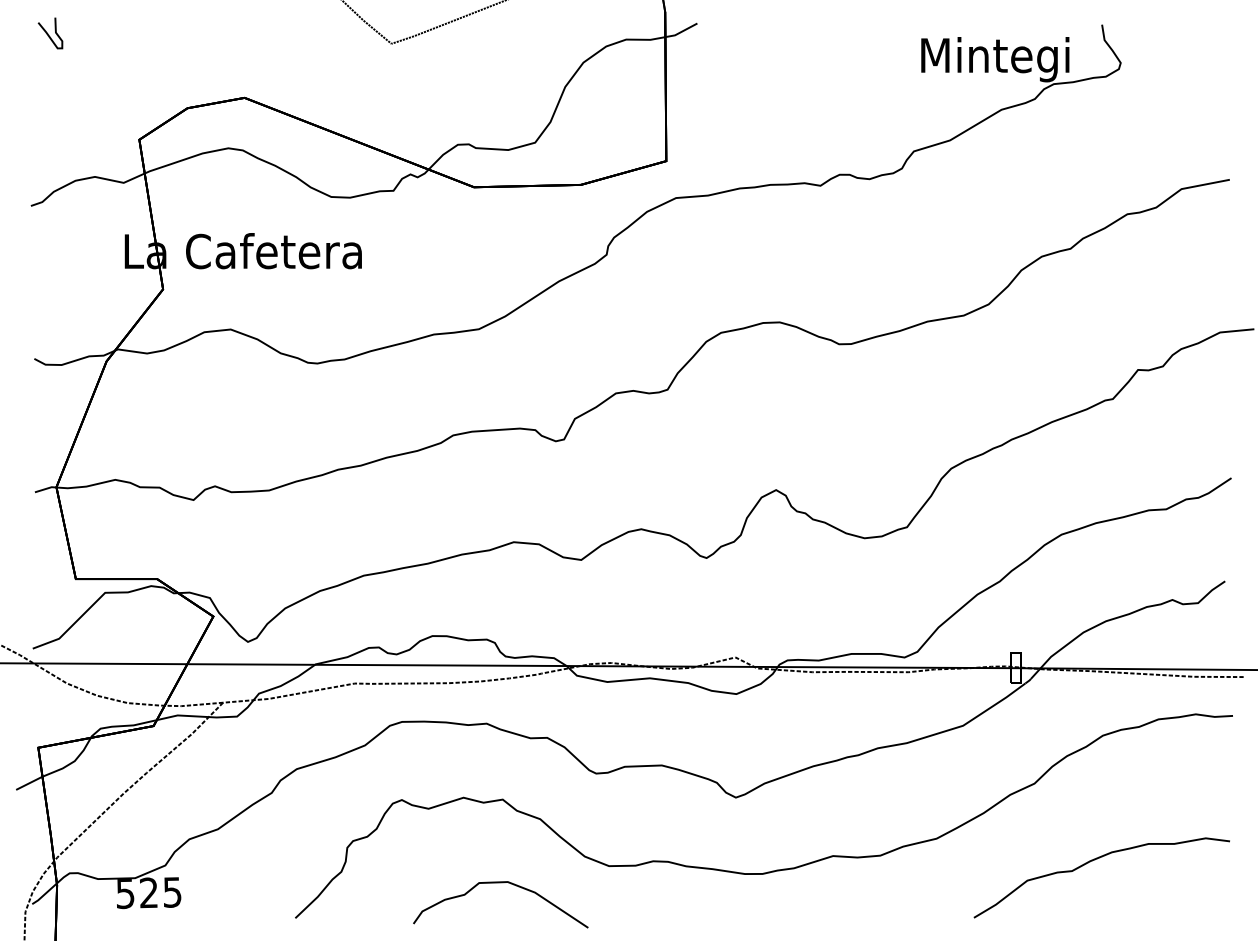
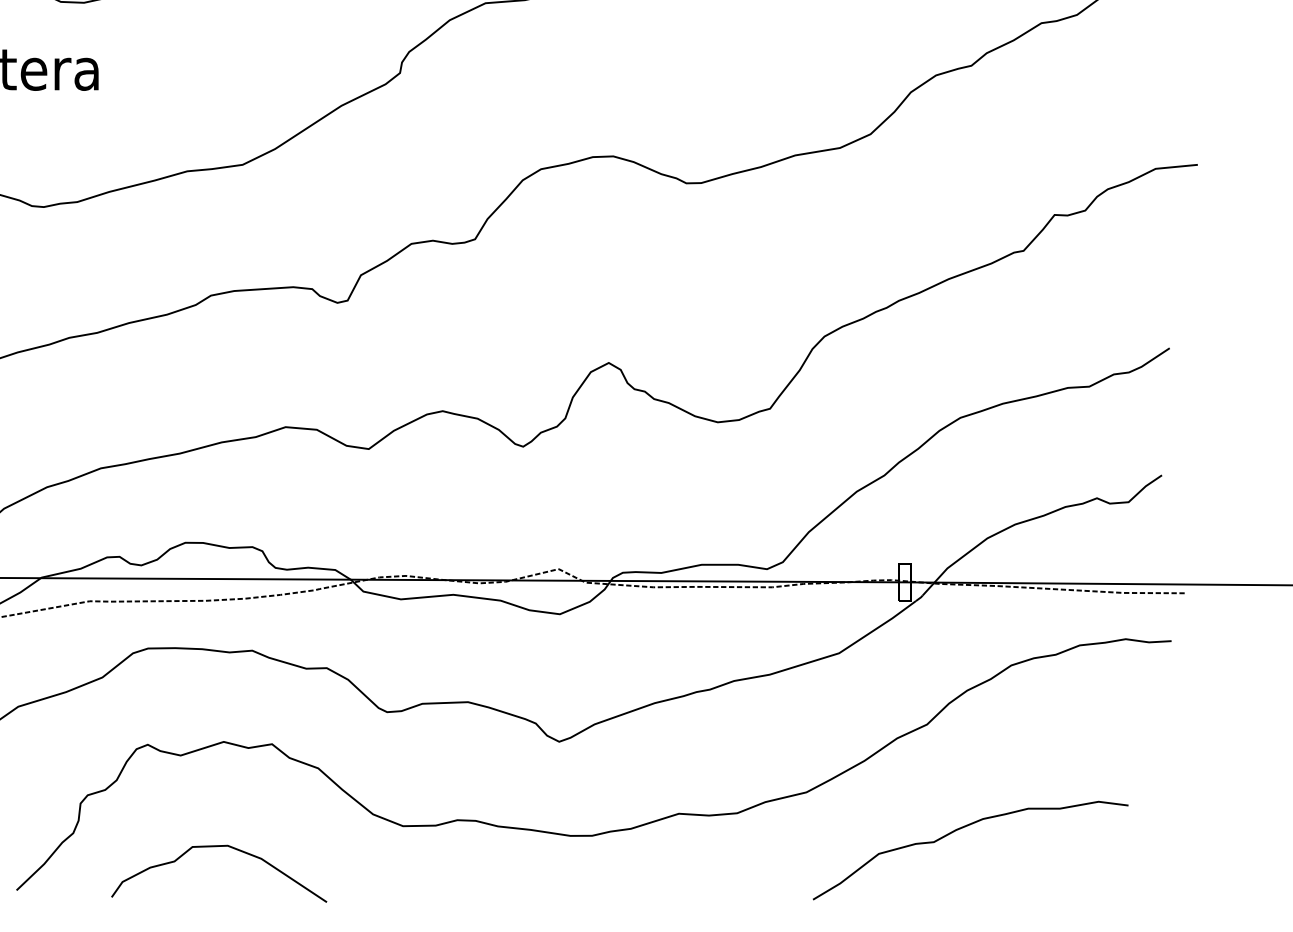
curve: (1095, 860) -> (962, 829), moved
curve: (500, 883) -> (218, 847), moved

